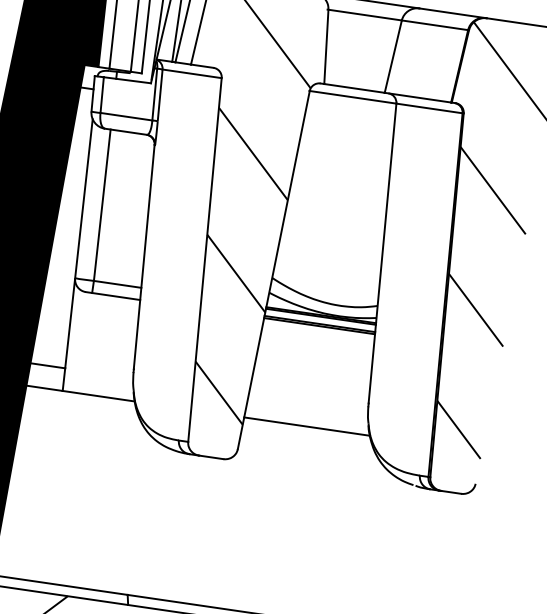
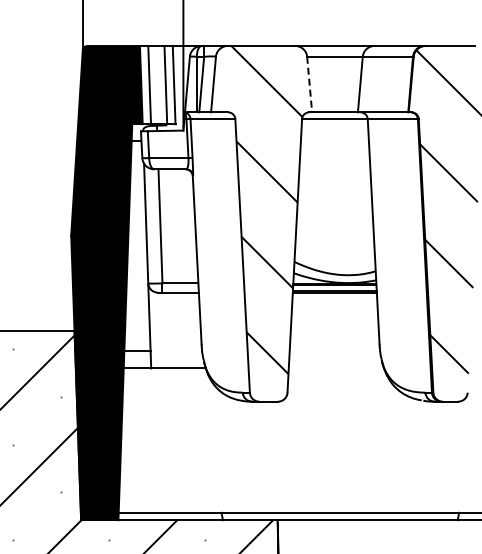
line: (326, 48) -> (309, 85), solid -> dashed
line: (307, 426) -> (336, 368), removed

